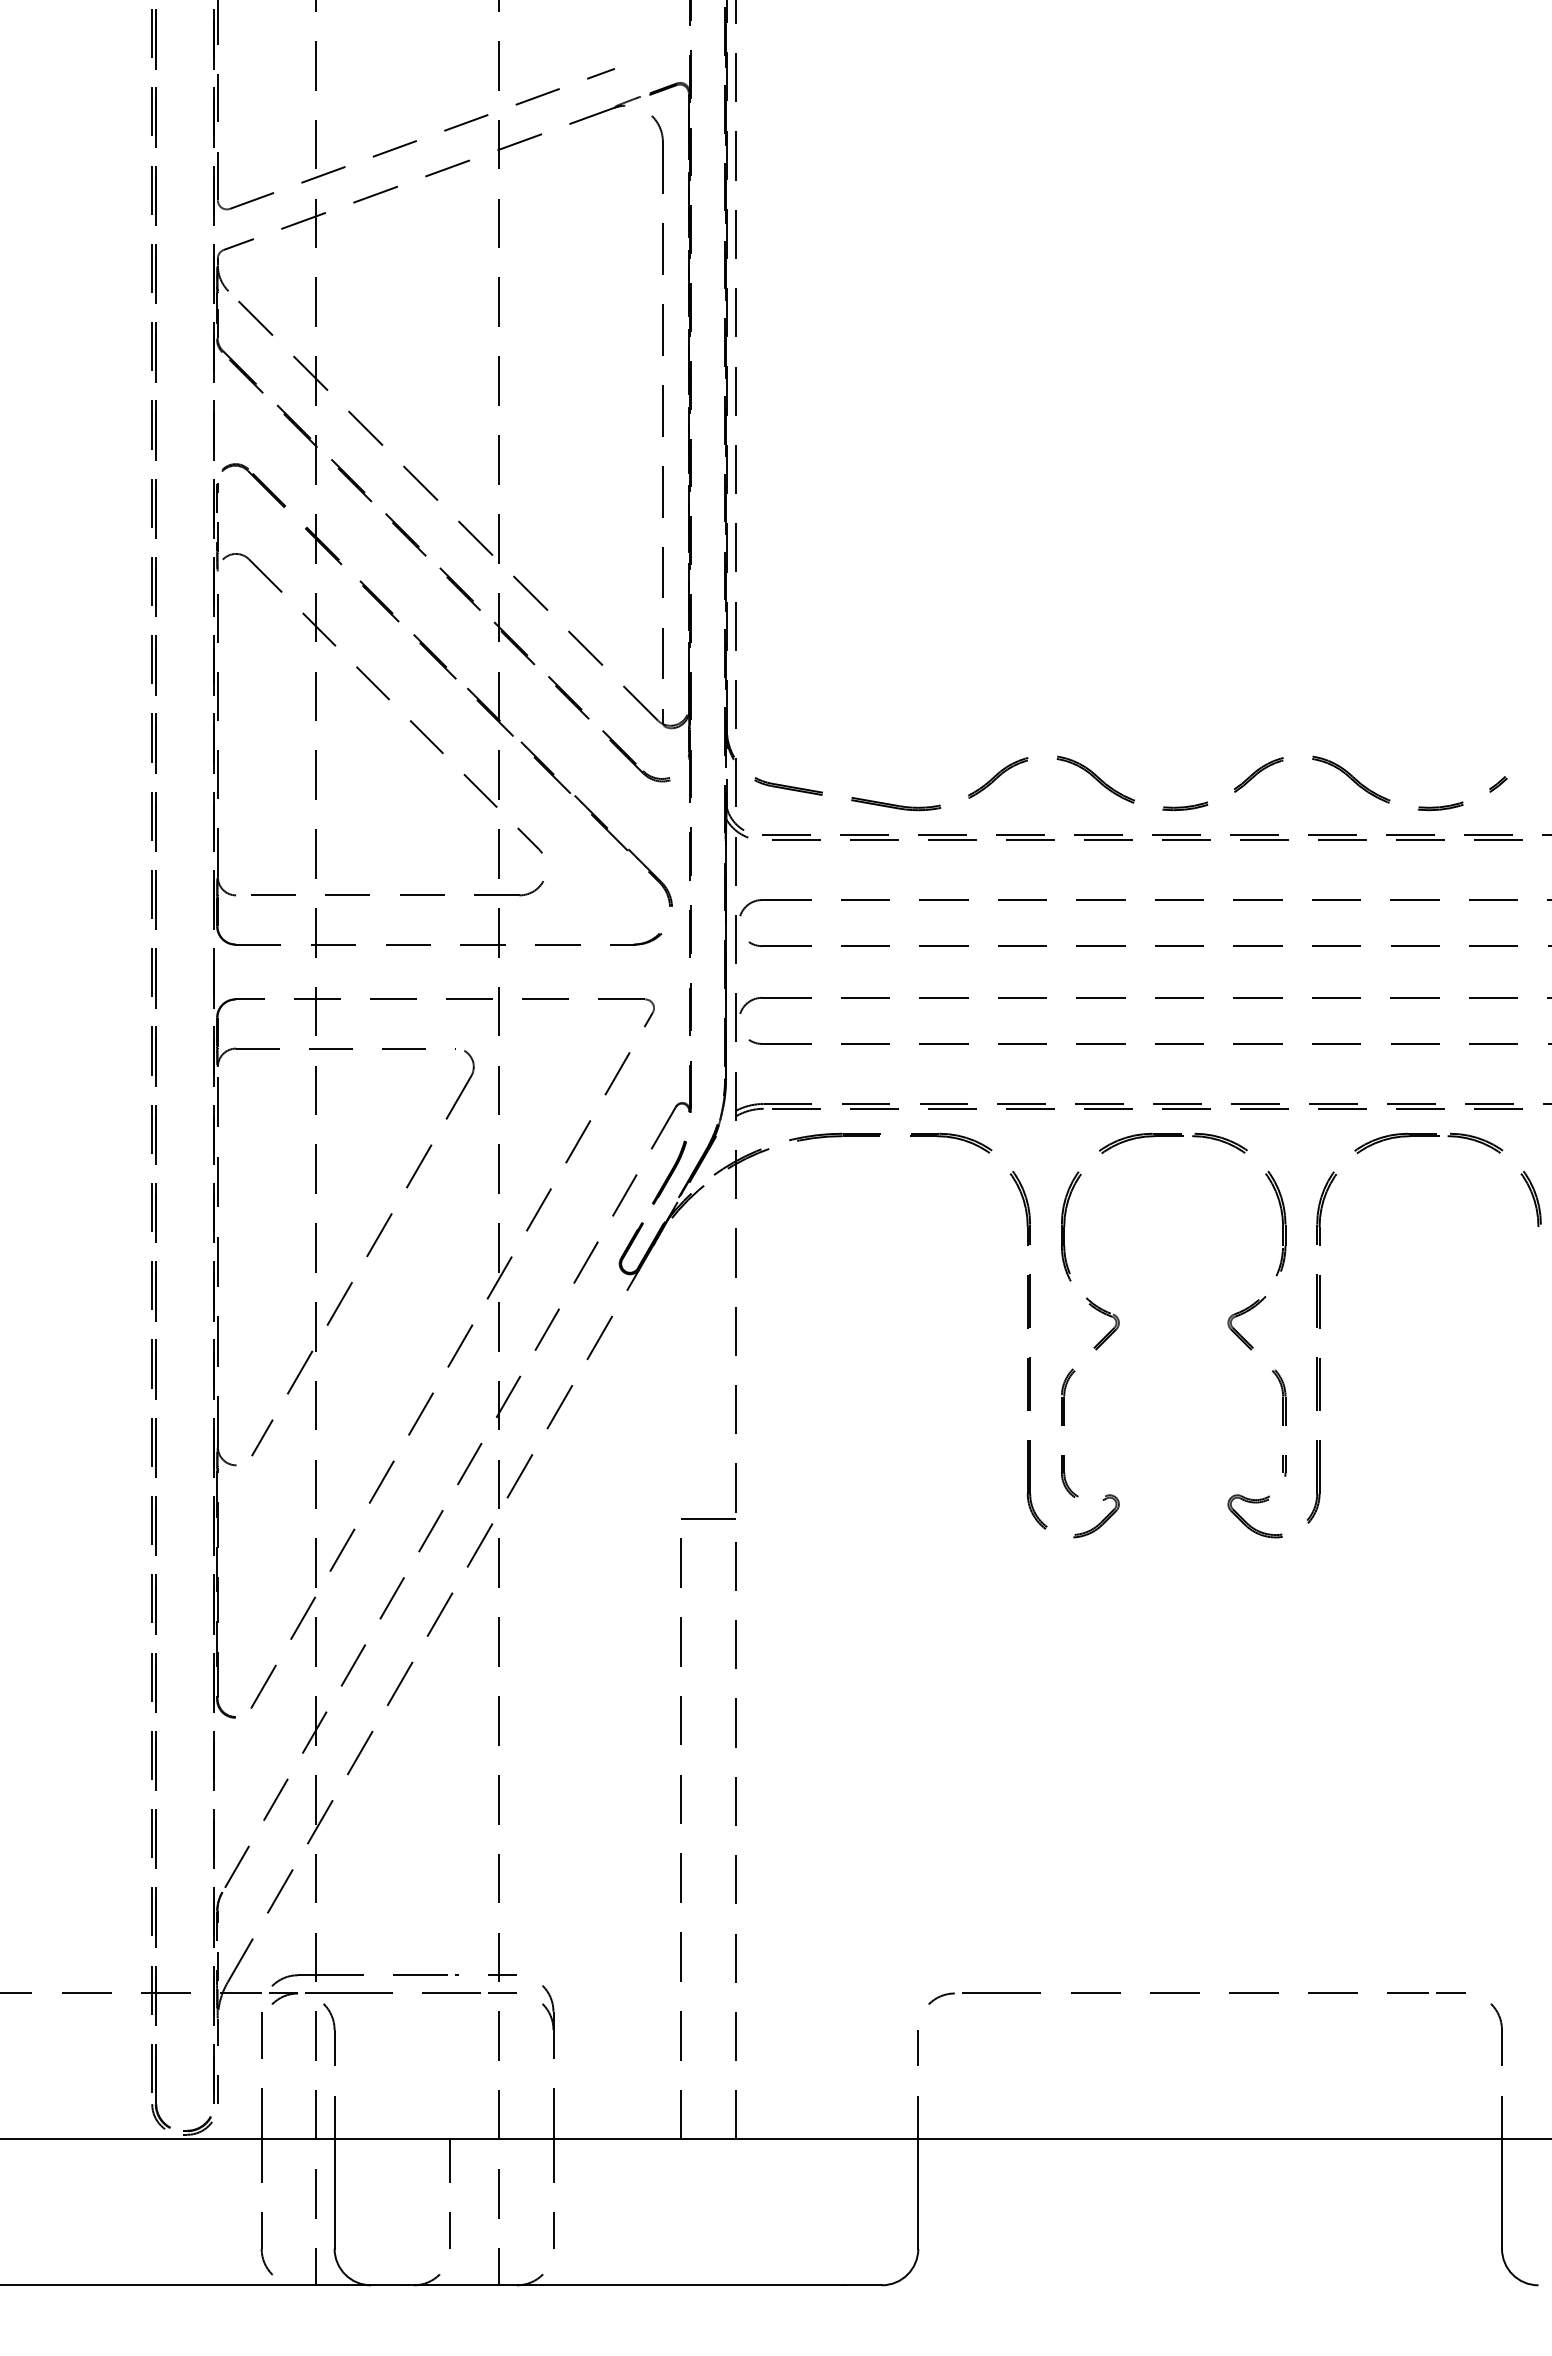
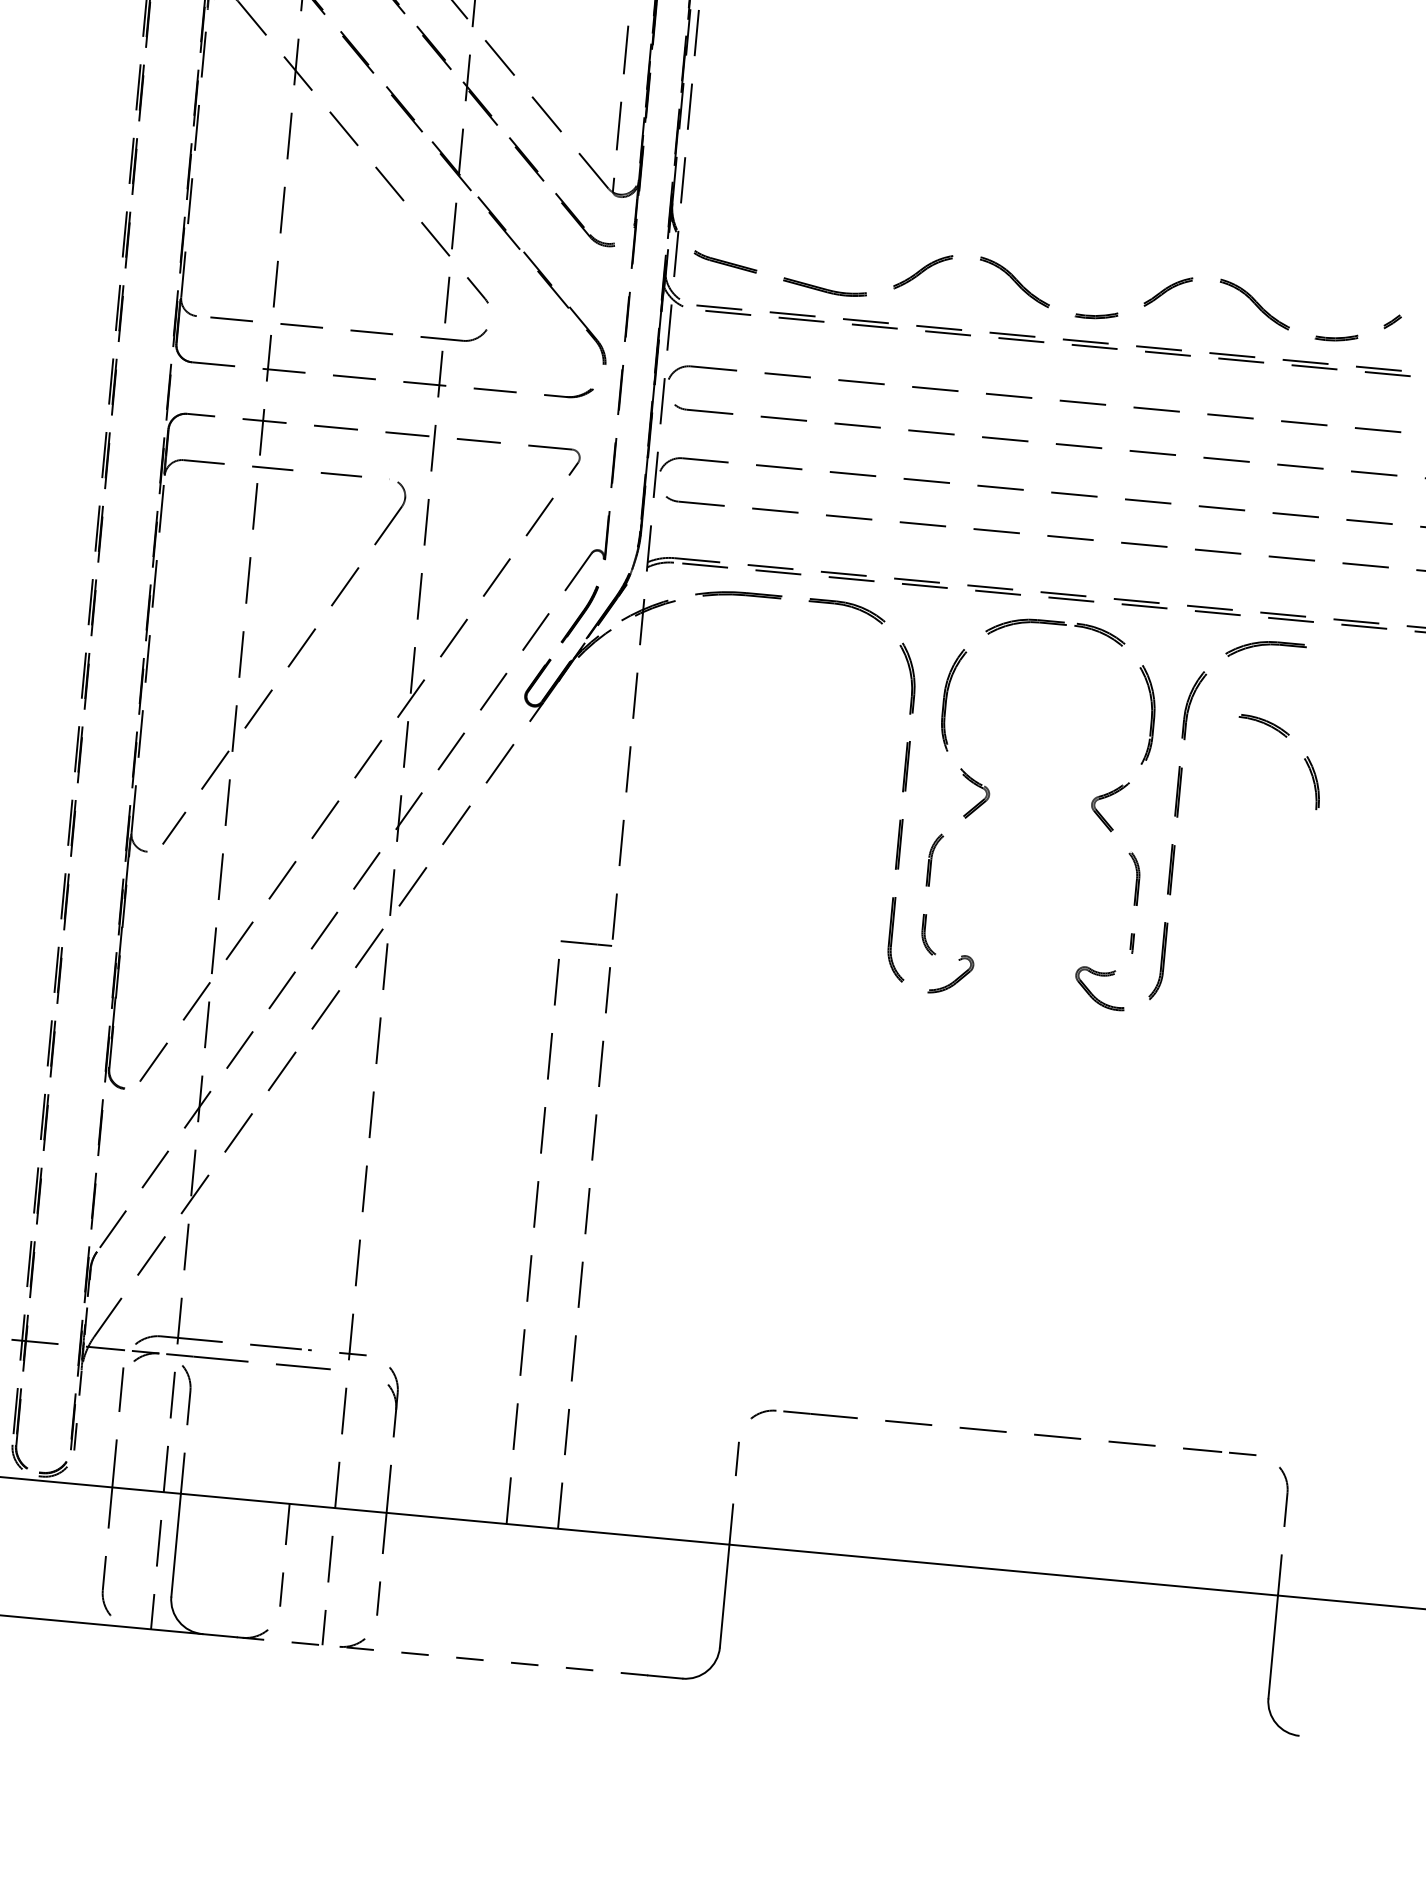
part: (1499, 1153) -> (1286, 737), moved
line: (502, 1992) -> (351, 1370), removed
line: (626, 2285) -> (442, 1656), solid -> dashed

